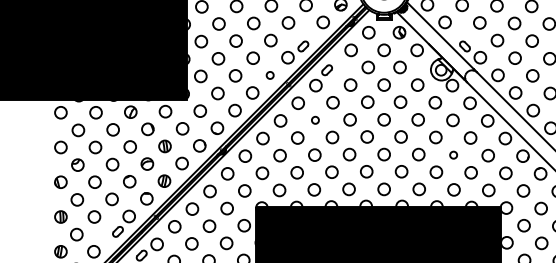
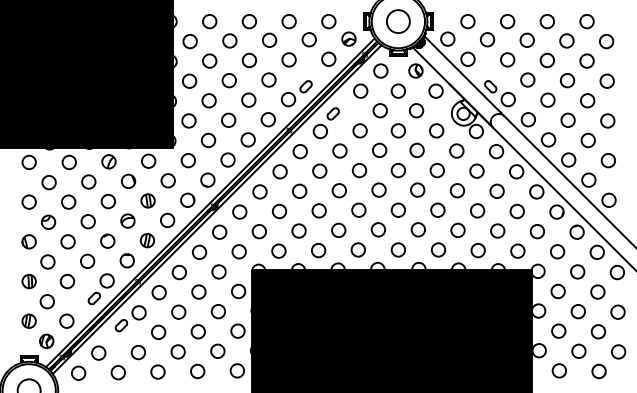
circle: (269, 75) -> (267, 119), size x1.67
circle: (315, 119) -> (319, 170), size x1.67
circle: (453, 154) -> (477, 210), size x1.67

